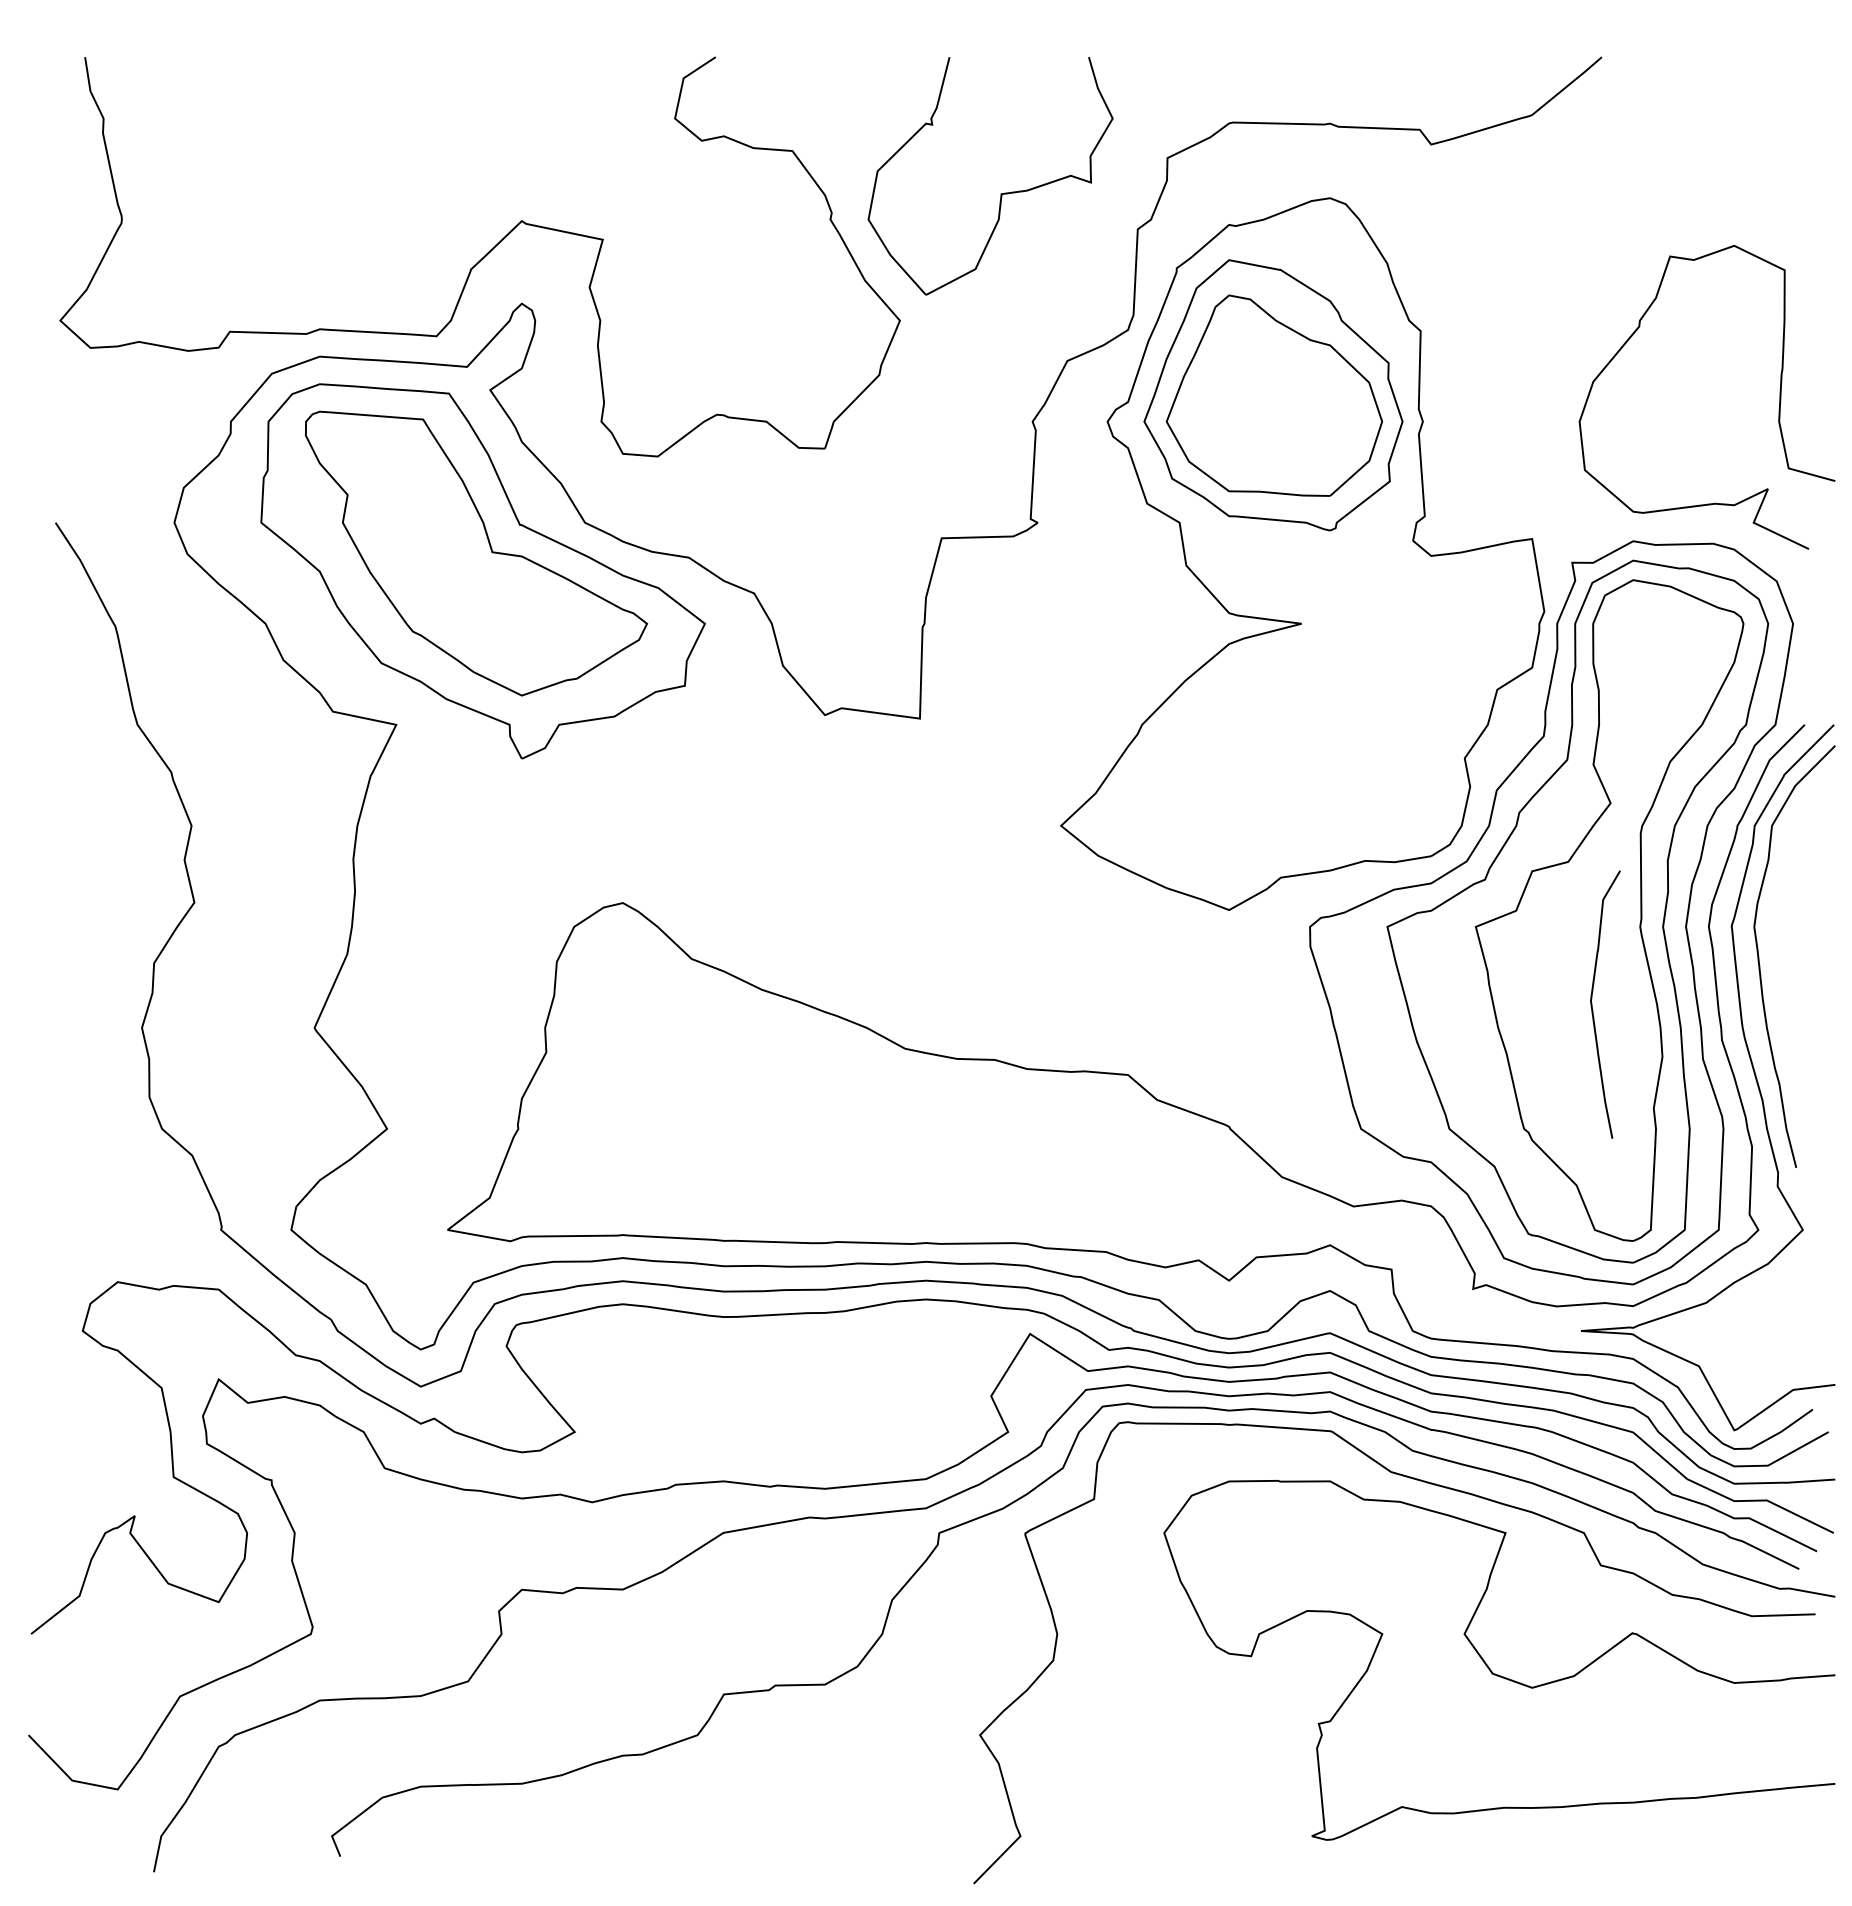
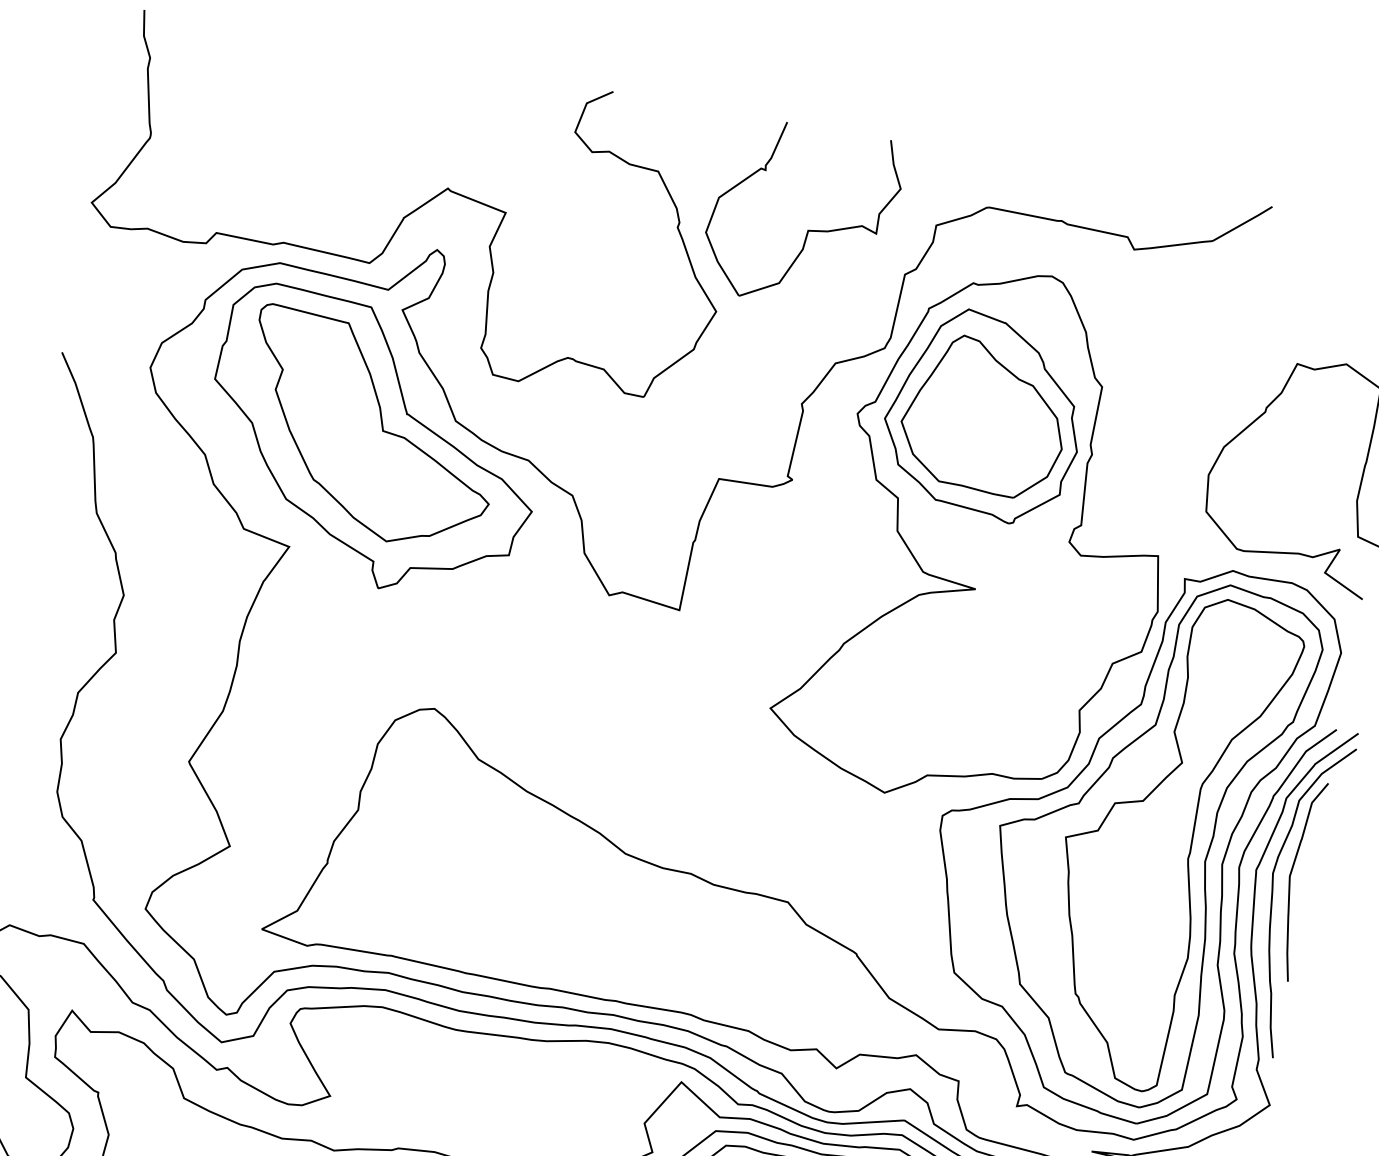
curve: (1592, 1004) -> (1290, 879), moved

